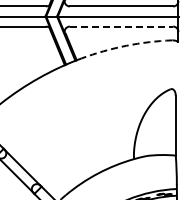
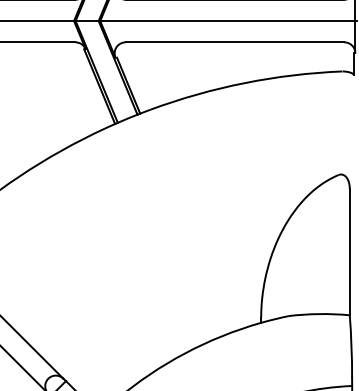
line: (121, 26) -> (234, 42), dashed -> solid
arc: (126, 45) -> (245, 82), dashed -> solid

